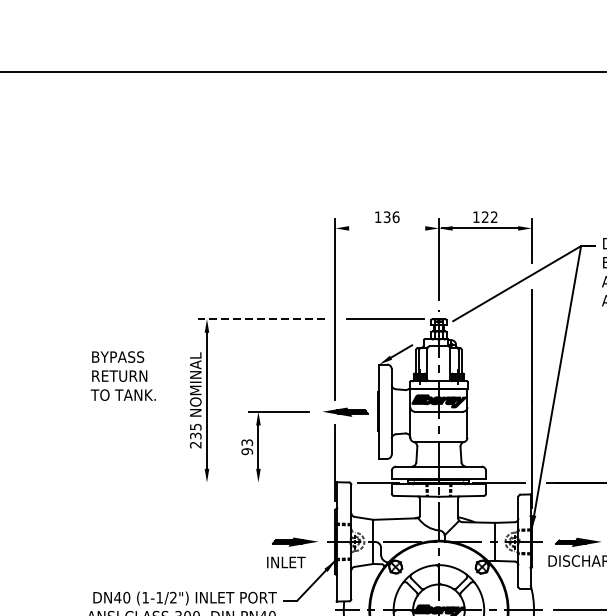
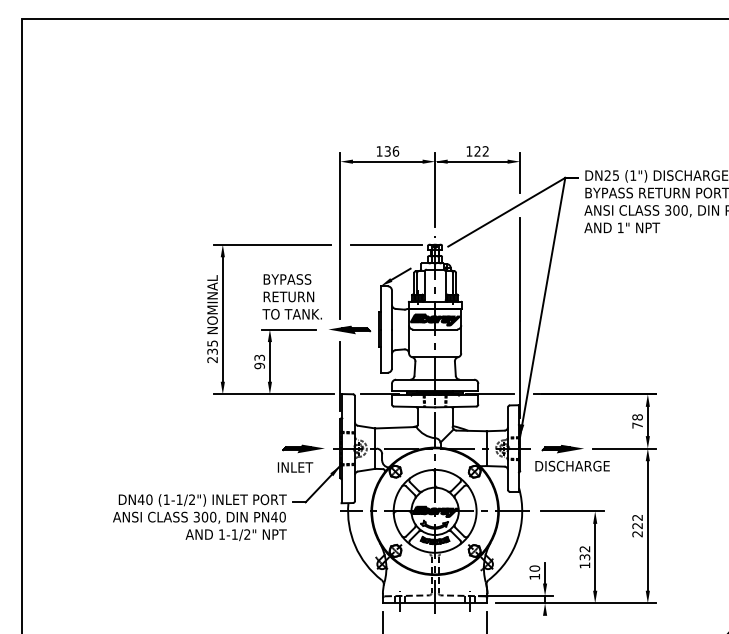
line: (386, 228) -> (387, 161), added
line: (261, 318) -> (272, 244), dashed -> solid
text: (122, 375) -> (291, 296), moved
line: (263, 482) -> (274, 394), added

